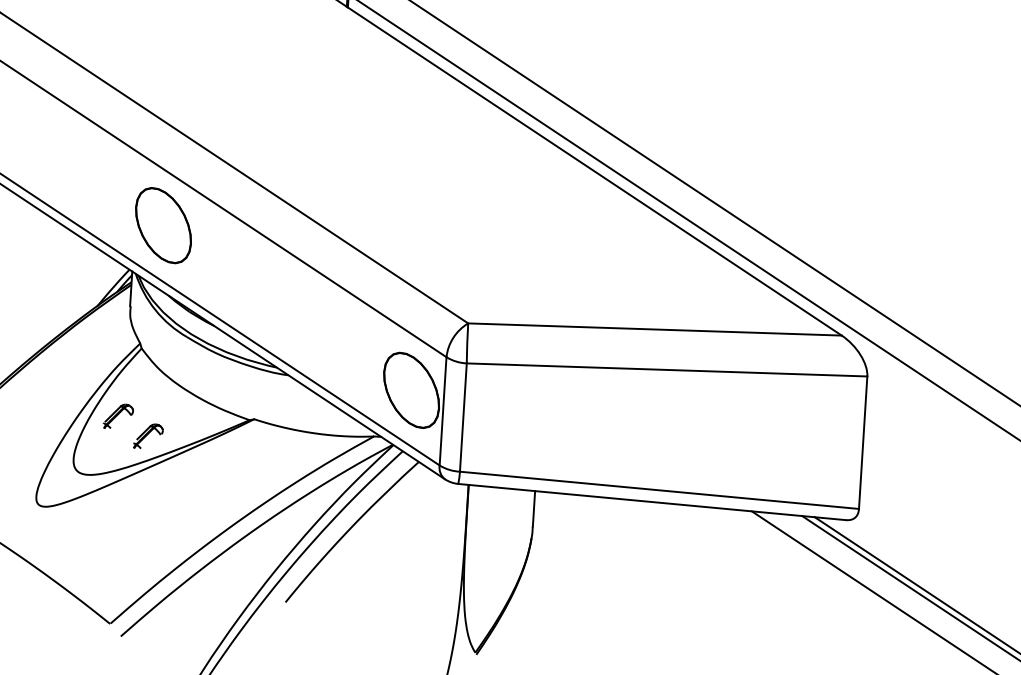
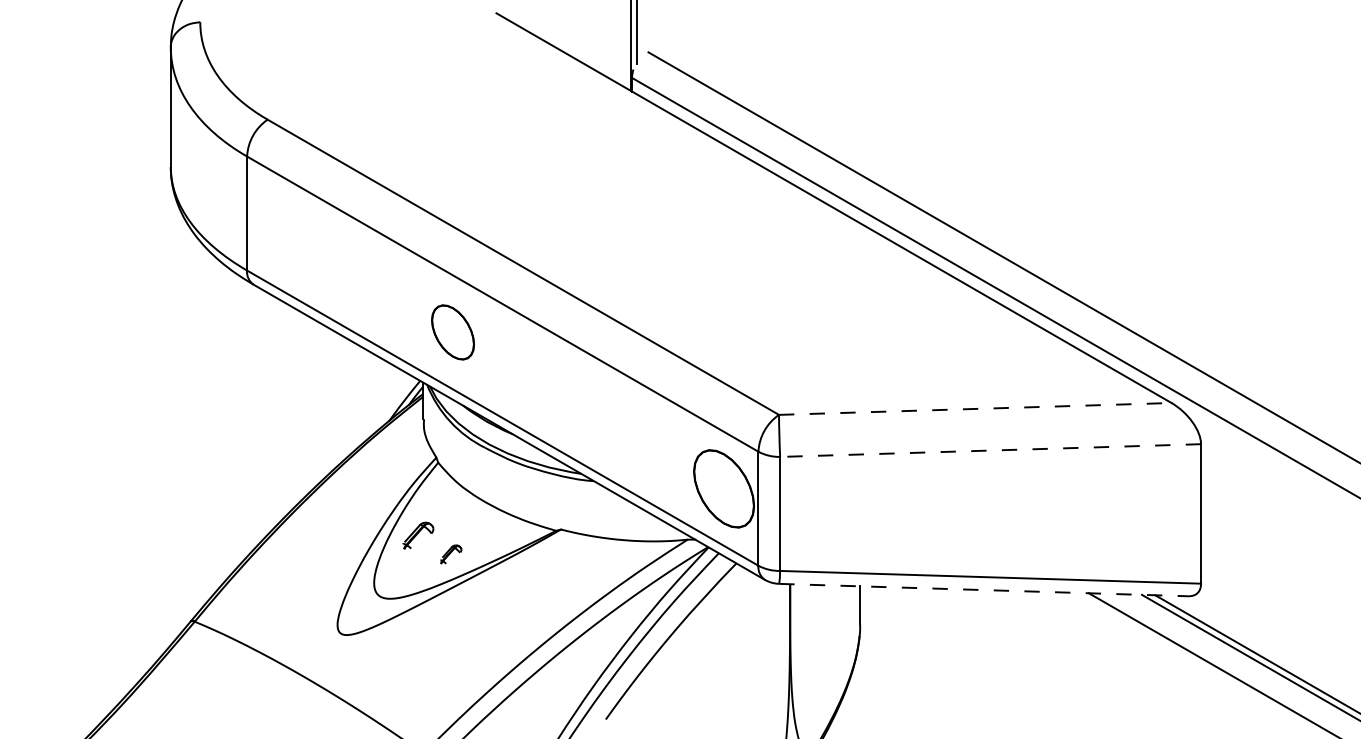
part: (163, 225) -> (452, 332), size x0.7
line: (655, 329) -> (975, 408), solid -> dashed
line: (666, 369) -> (990, 450), solid -> dashed
part: (147, 436) -> (450, 554), size x0.7
line: (651, 502) -> (983, 590), solid -> dashed

